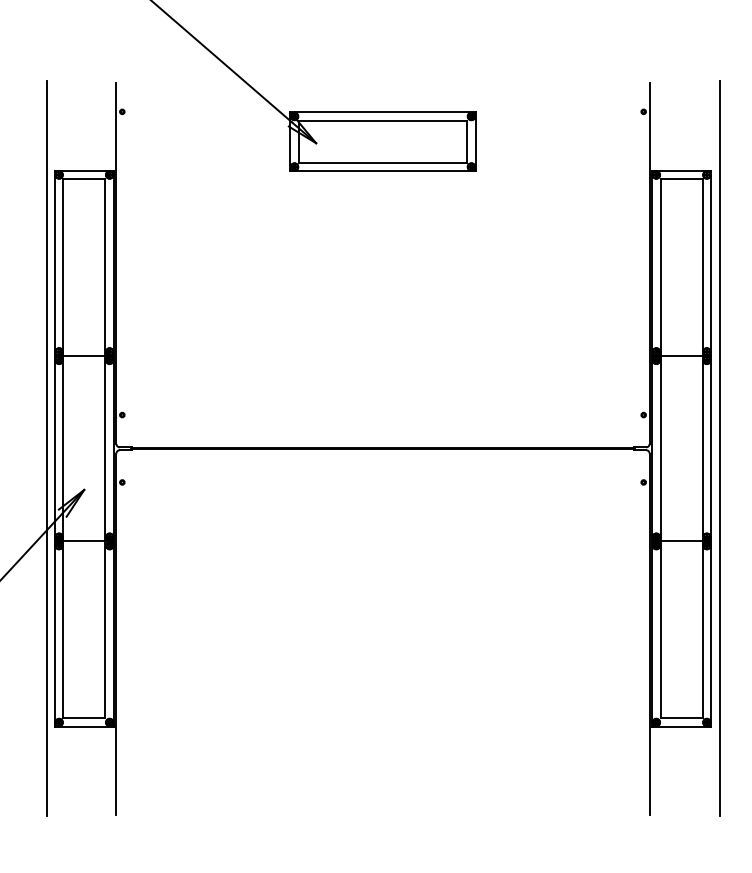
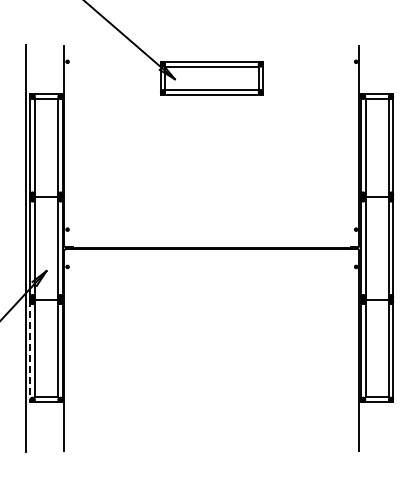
line: (720, 449) -> (398, 248), removed
line: (55, 635) -> (30, 351), solid -> dashed

